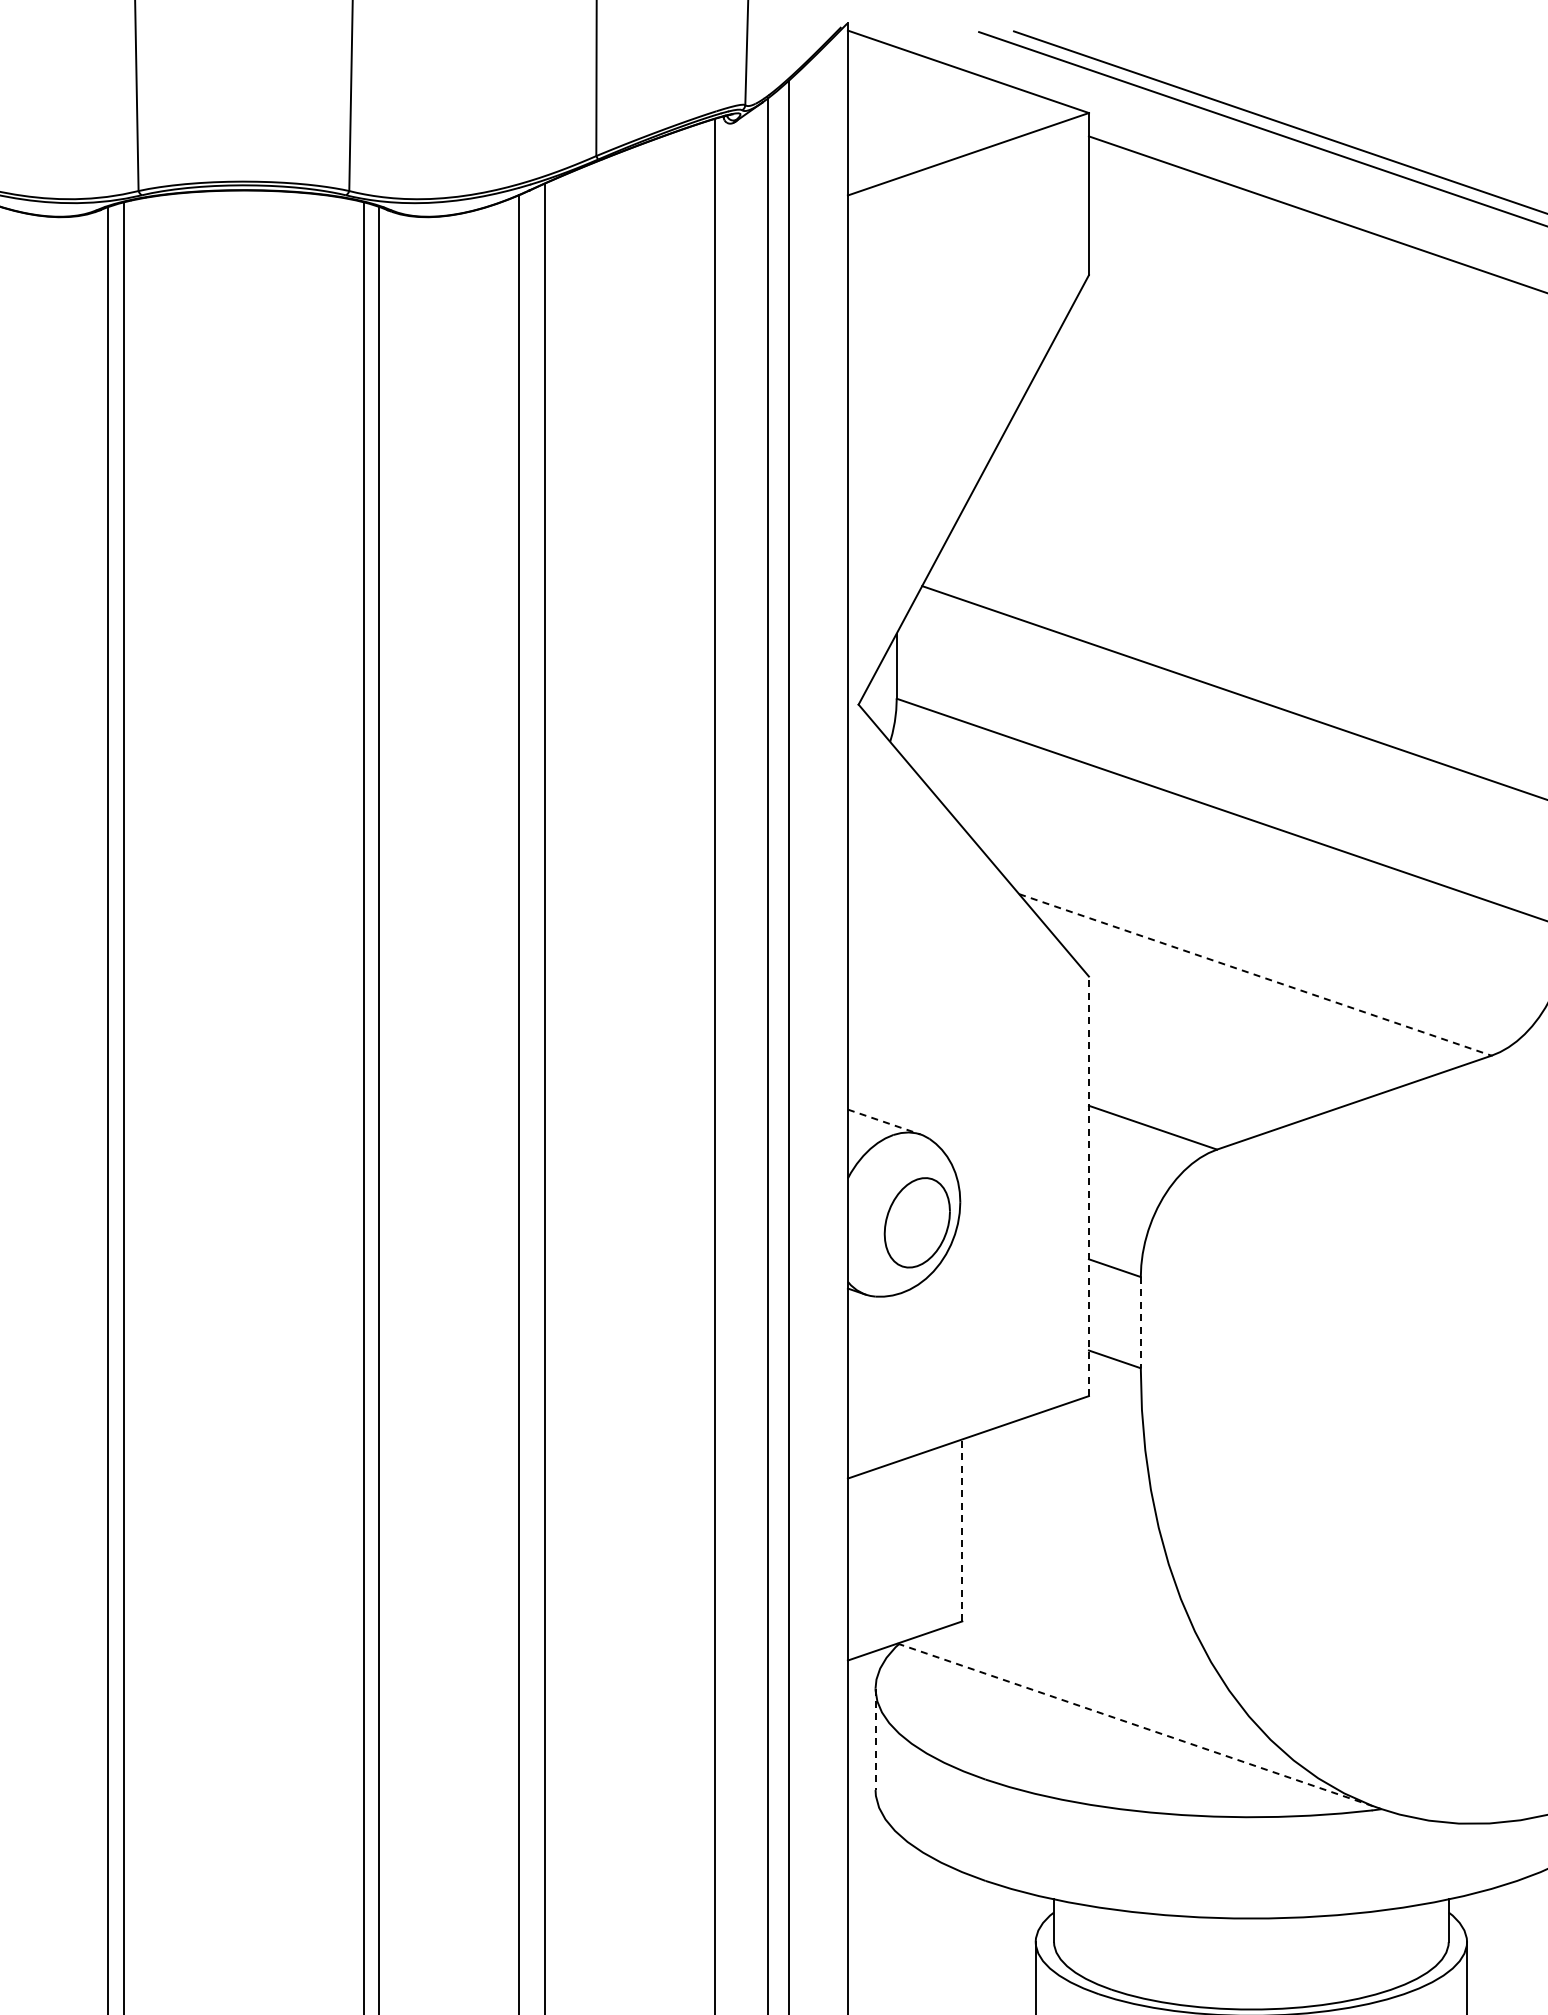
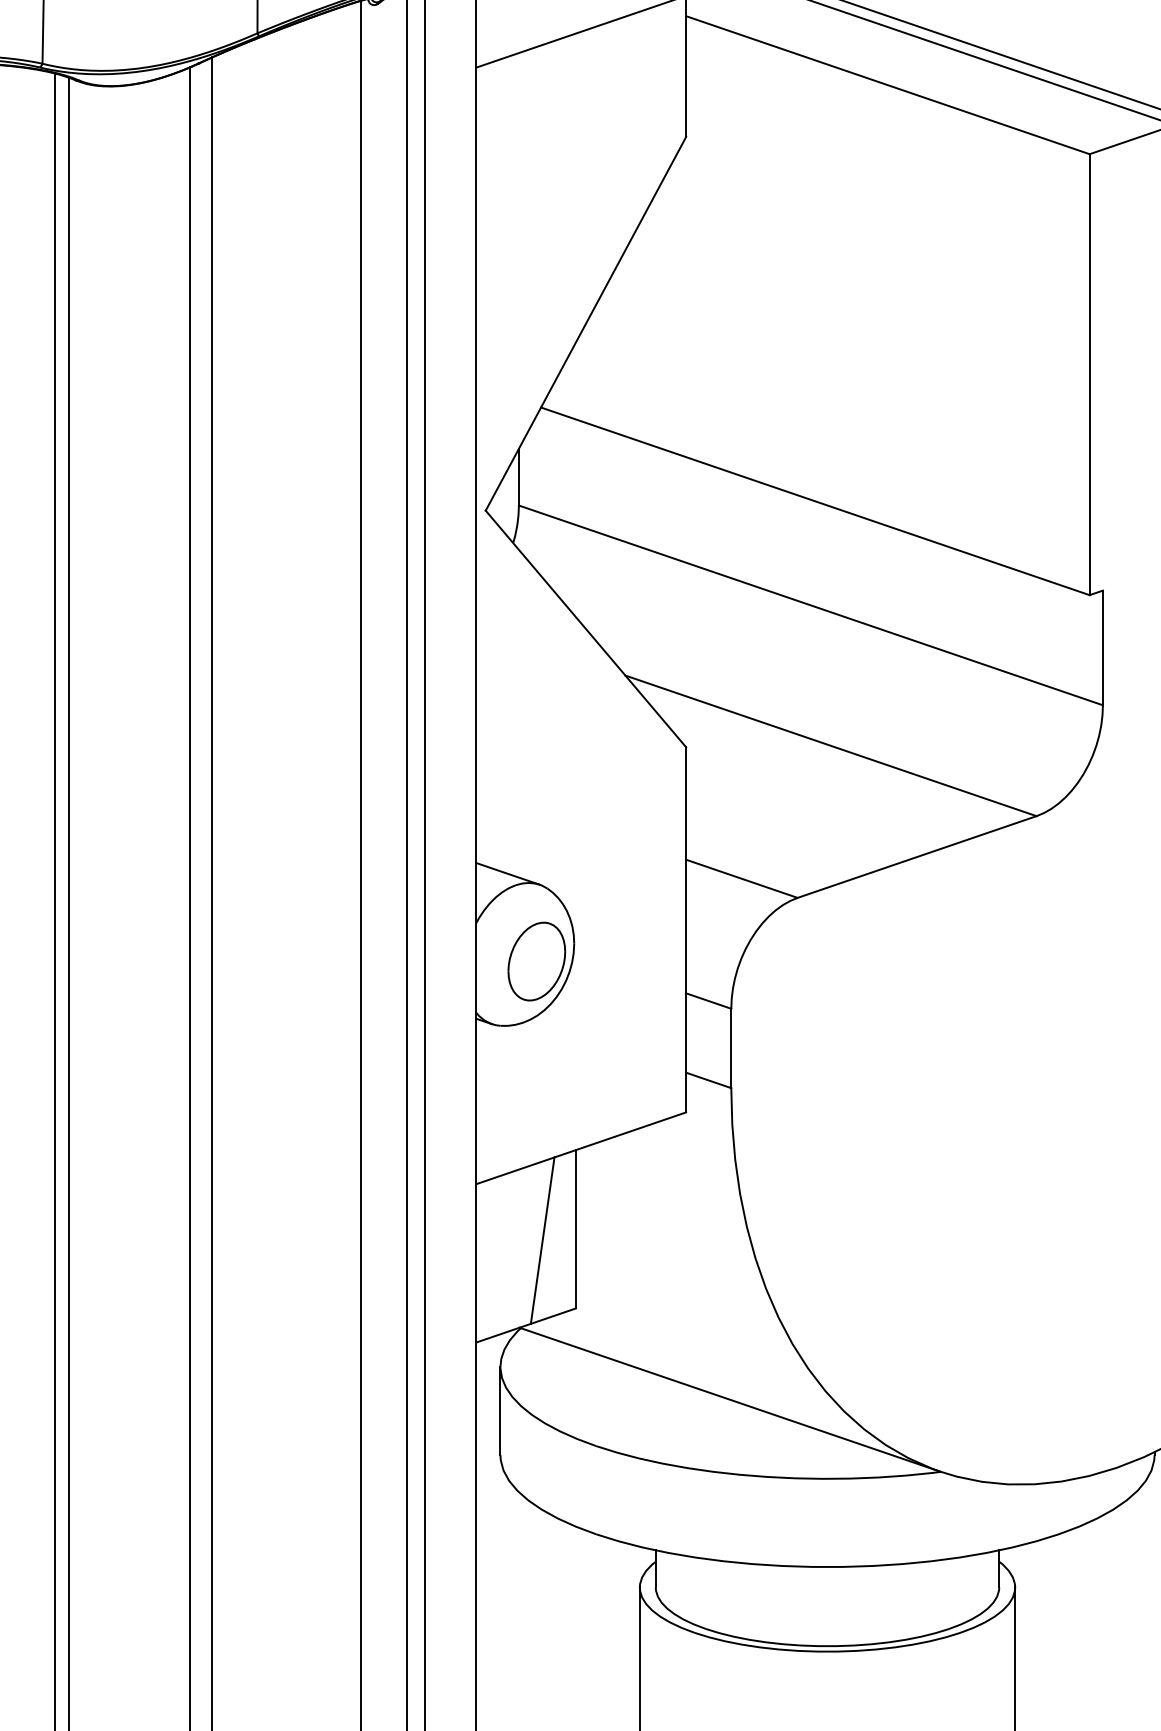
line: (1255, 974) -> (831, 745), dashed -> solid
line: (884, 1122) -> (508, 874), dashed -> solid
line: (1088, 1186) -> (685, 929), dashed -> solid
line: (1140, 1322) -> (731, 1048), dashed -> solid
line: (962, 1530) -> (576, 1229), dashed -> solid
line: (923, 1543) -> (542, 1240), added
line: (1139, 1726) -> (730, 1399), dashed -> solid
line: (875, 1739) -> (500, 1411), dashed -> solid

